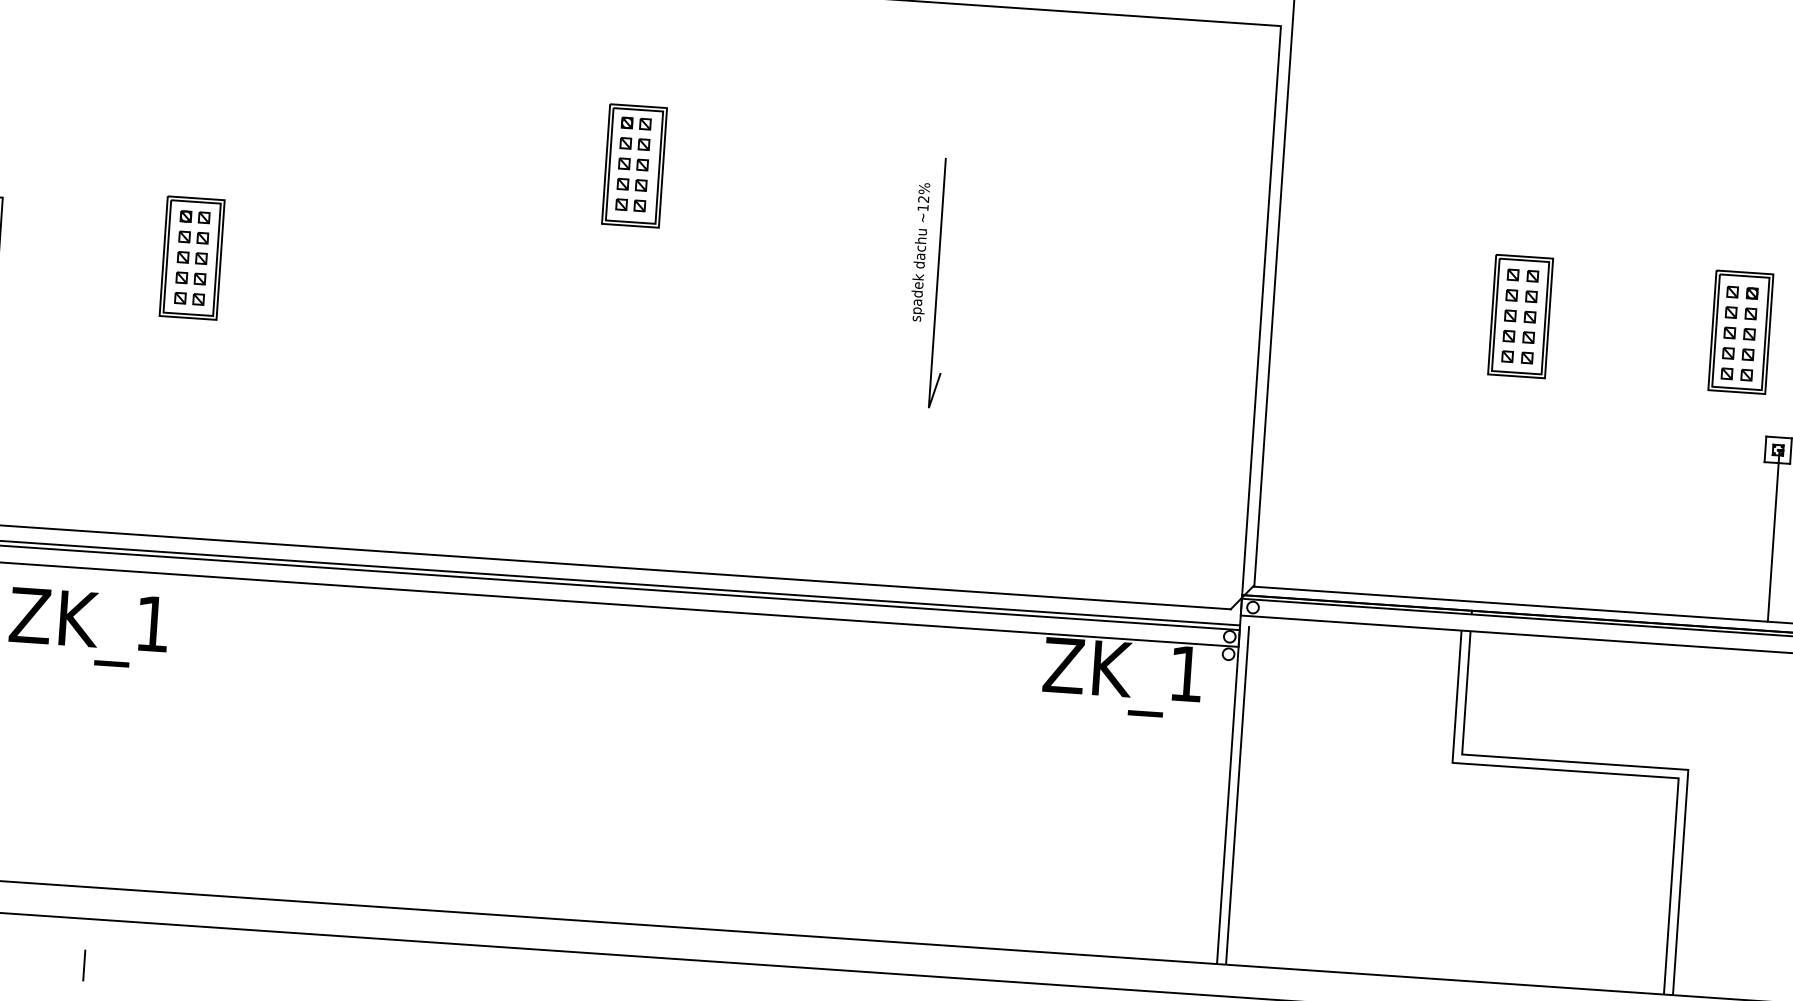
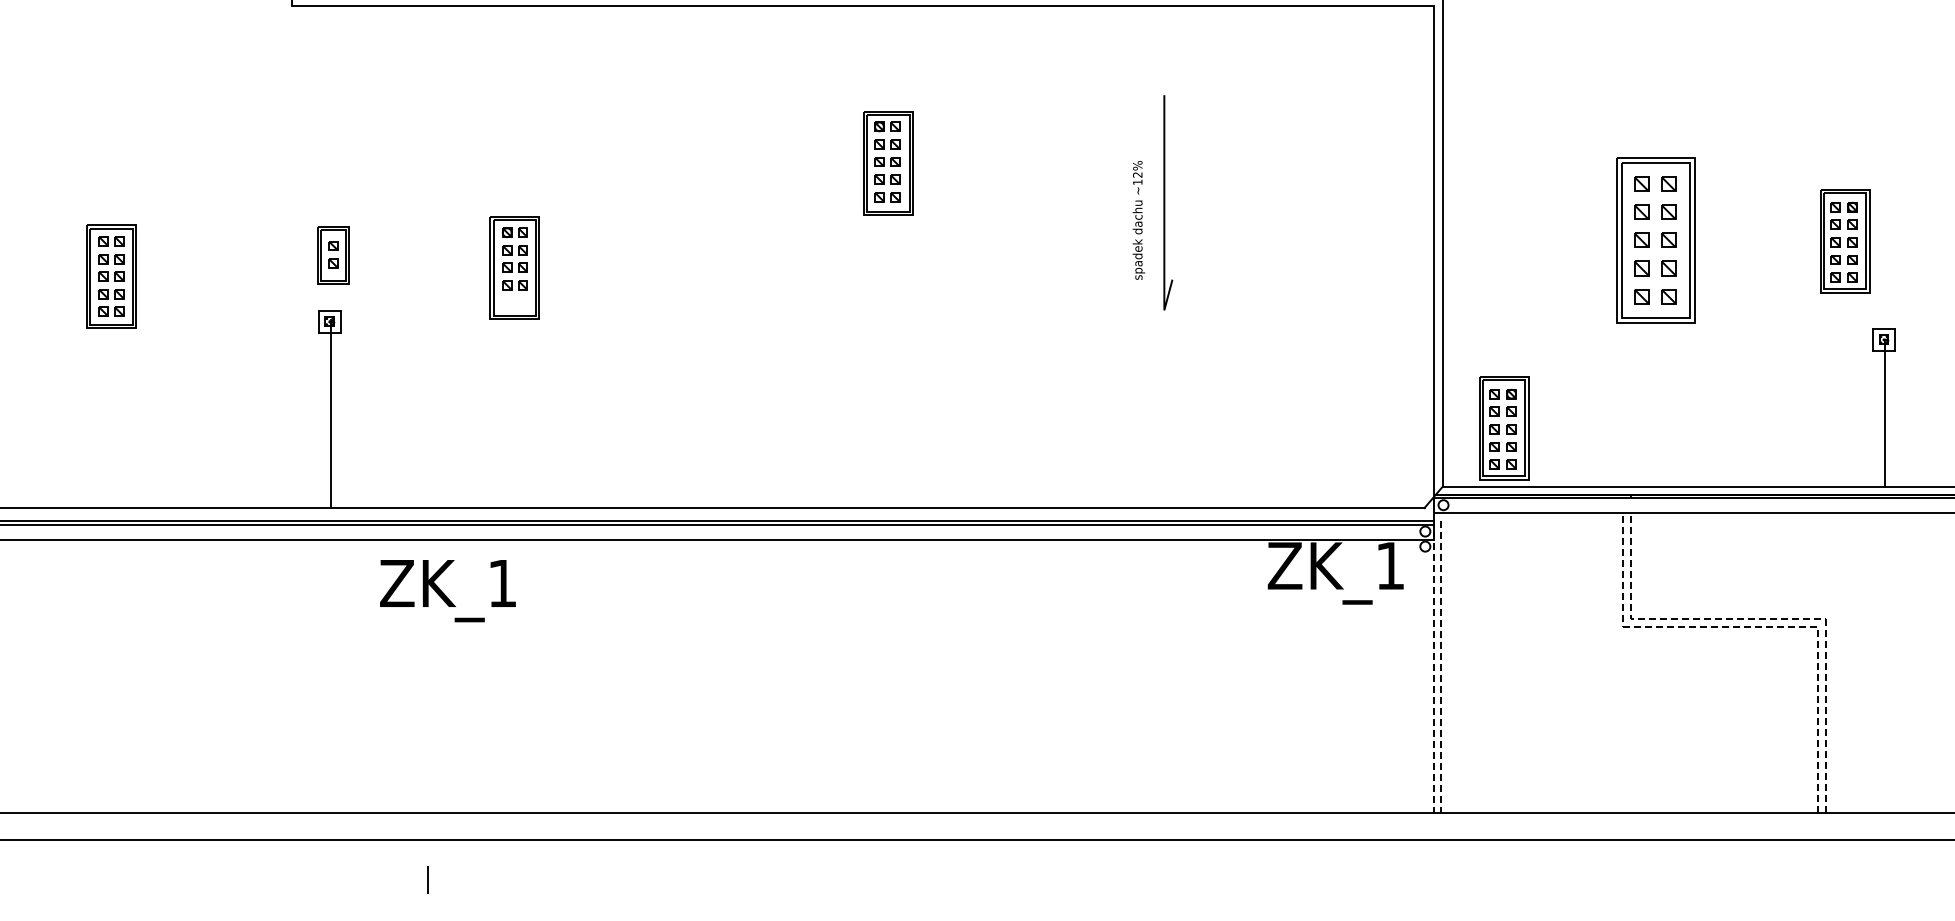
line: (938, 282) -> (1165, 202), moved
part: (188, 298) -> (514, 302), removed
part: (1520, 316) -> (1655, 240), size x1.6
part: (1330, 523) -> (1504, 428), added
line: (1625, 765) -> (1771, 618), solid -> dashed
line: (1607, 773) -> (1756, 626), solid -> dashed
line: (1228, 794) -> (1433, 666), solid -> dashed
line: (1237, 794) -> (1441, 666), solid -> dashed
line: (83, 965) -> (427, 879), moved

